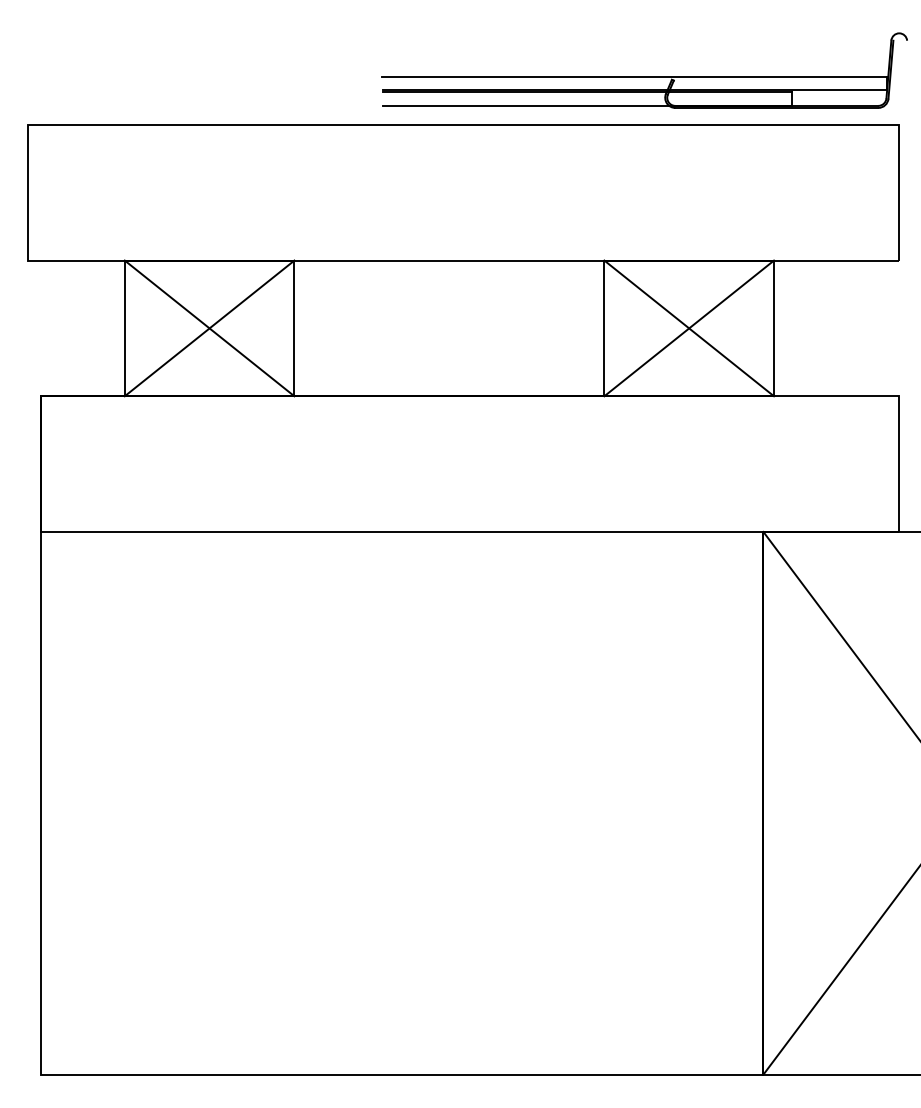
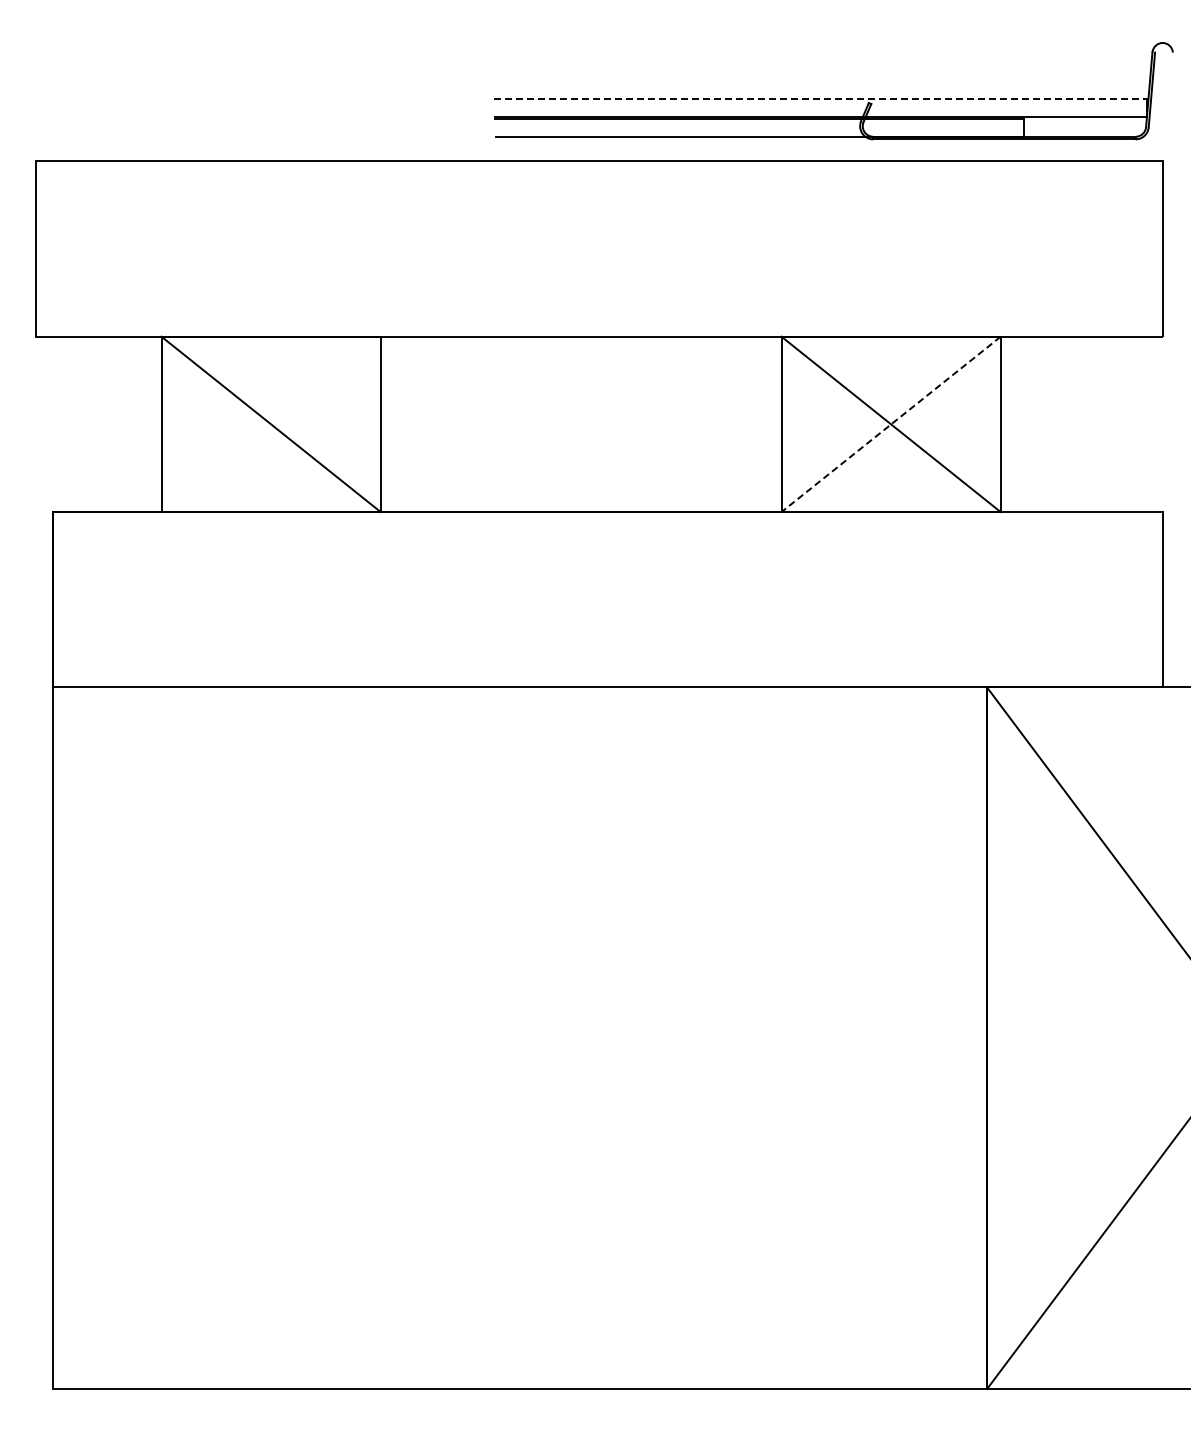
line: (635, 76) -> (821, 98), solid -> dashed
line: (209, 328) -> (270, 424), removed
line: (688, 328) -> (890, 424), solid -> dashed

